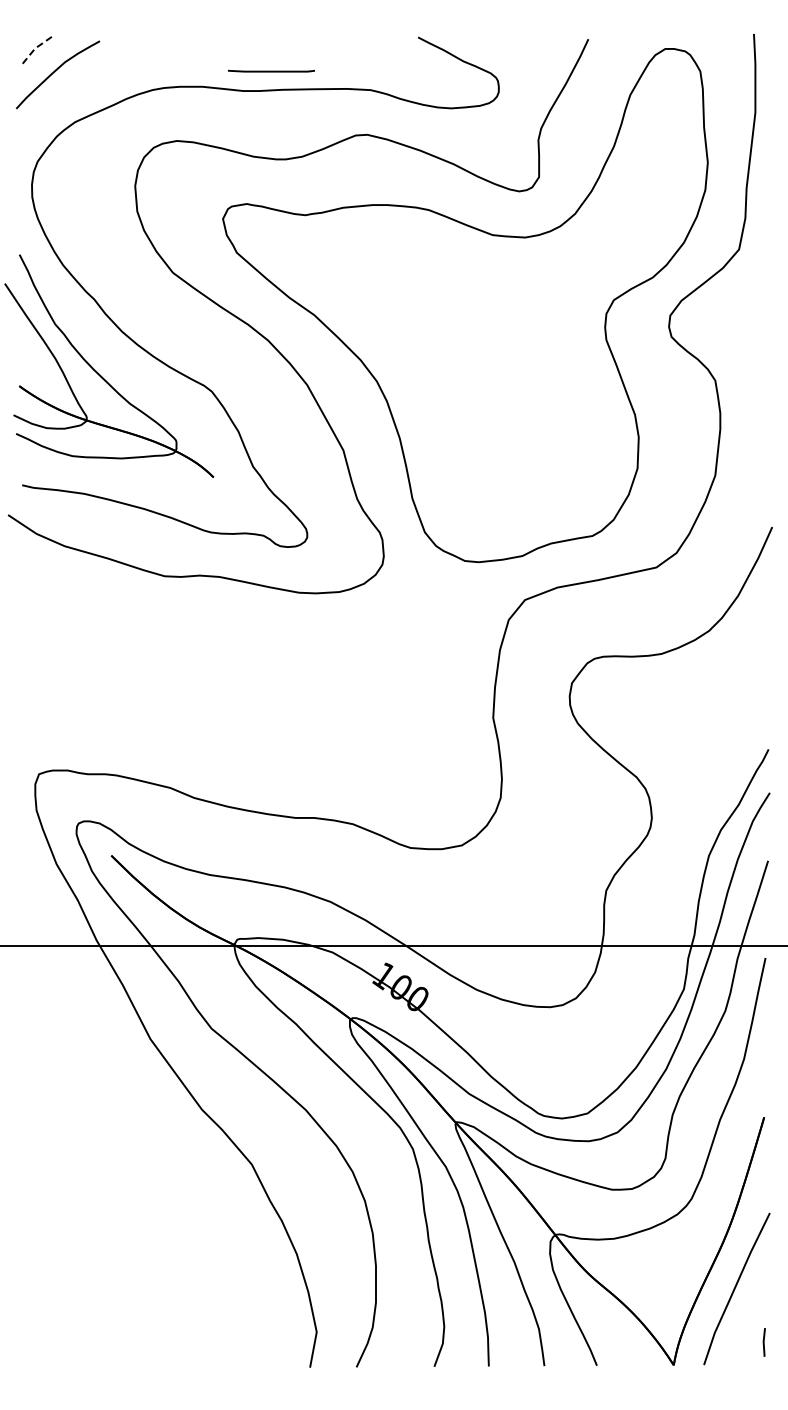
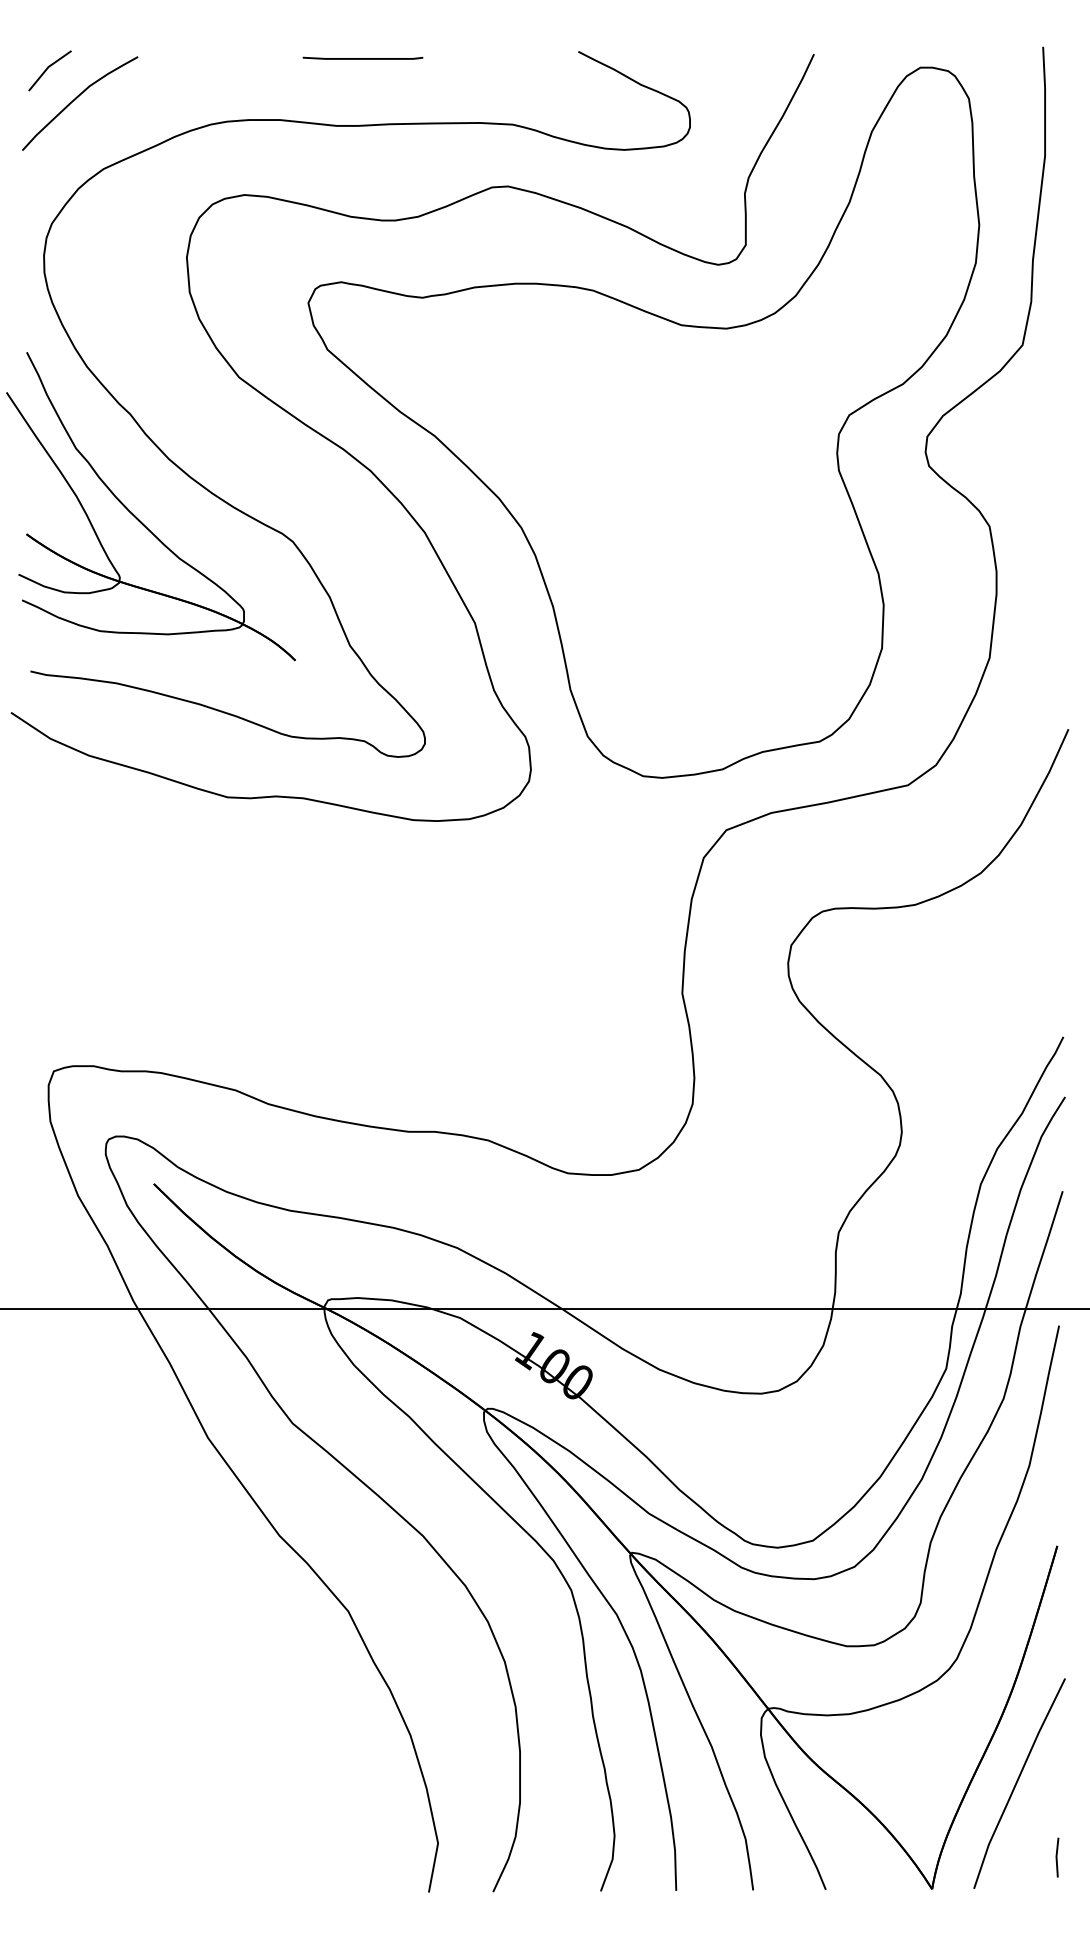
line: (34, 49) -> (47, 68), dashed -> solid
line: (271, 70) -> (363, 57), moved

